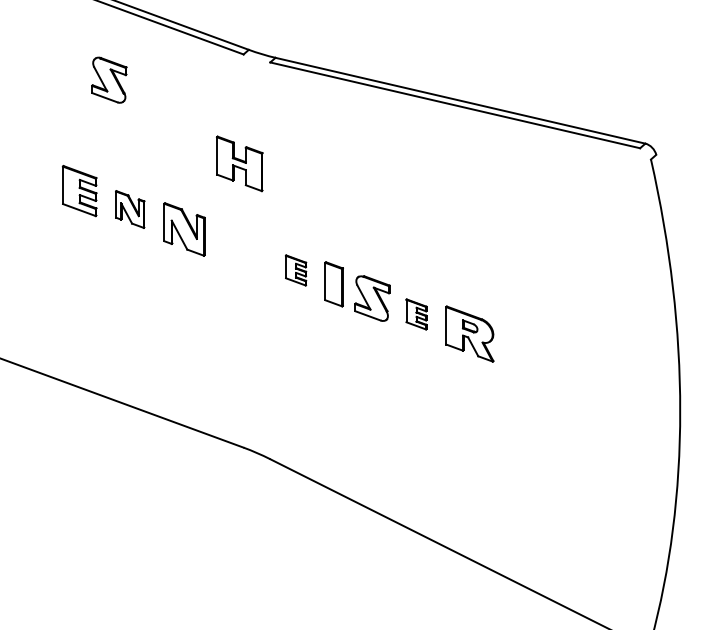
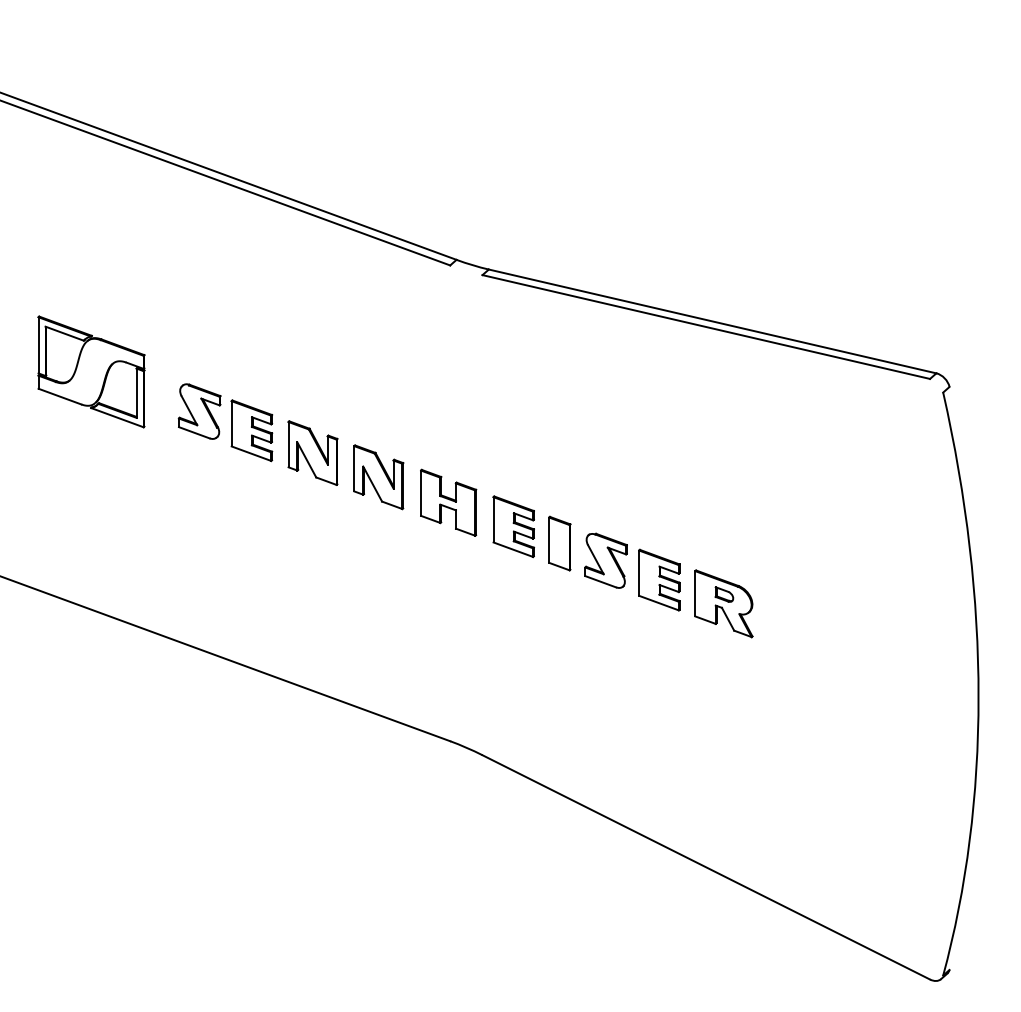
part: (109, 80) -> (199, 411), moved
part: (239, 163) -> (448, 502), moved
part: (129, 209) -> (312, 452), size x1.43
part: (295, 270) -> (513, 526), size x1.67
part: (416, 314) -> (659, 579), size x1.67

